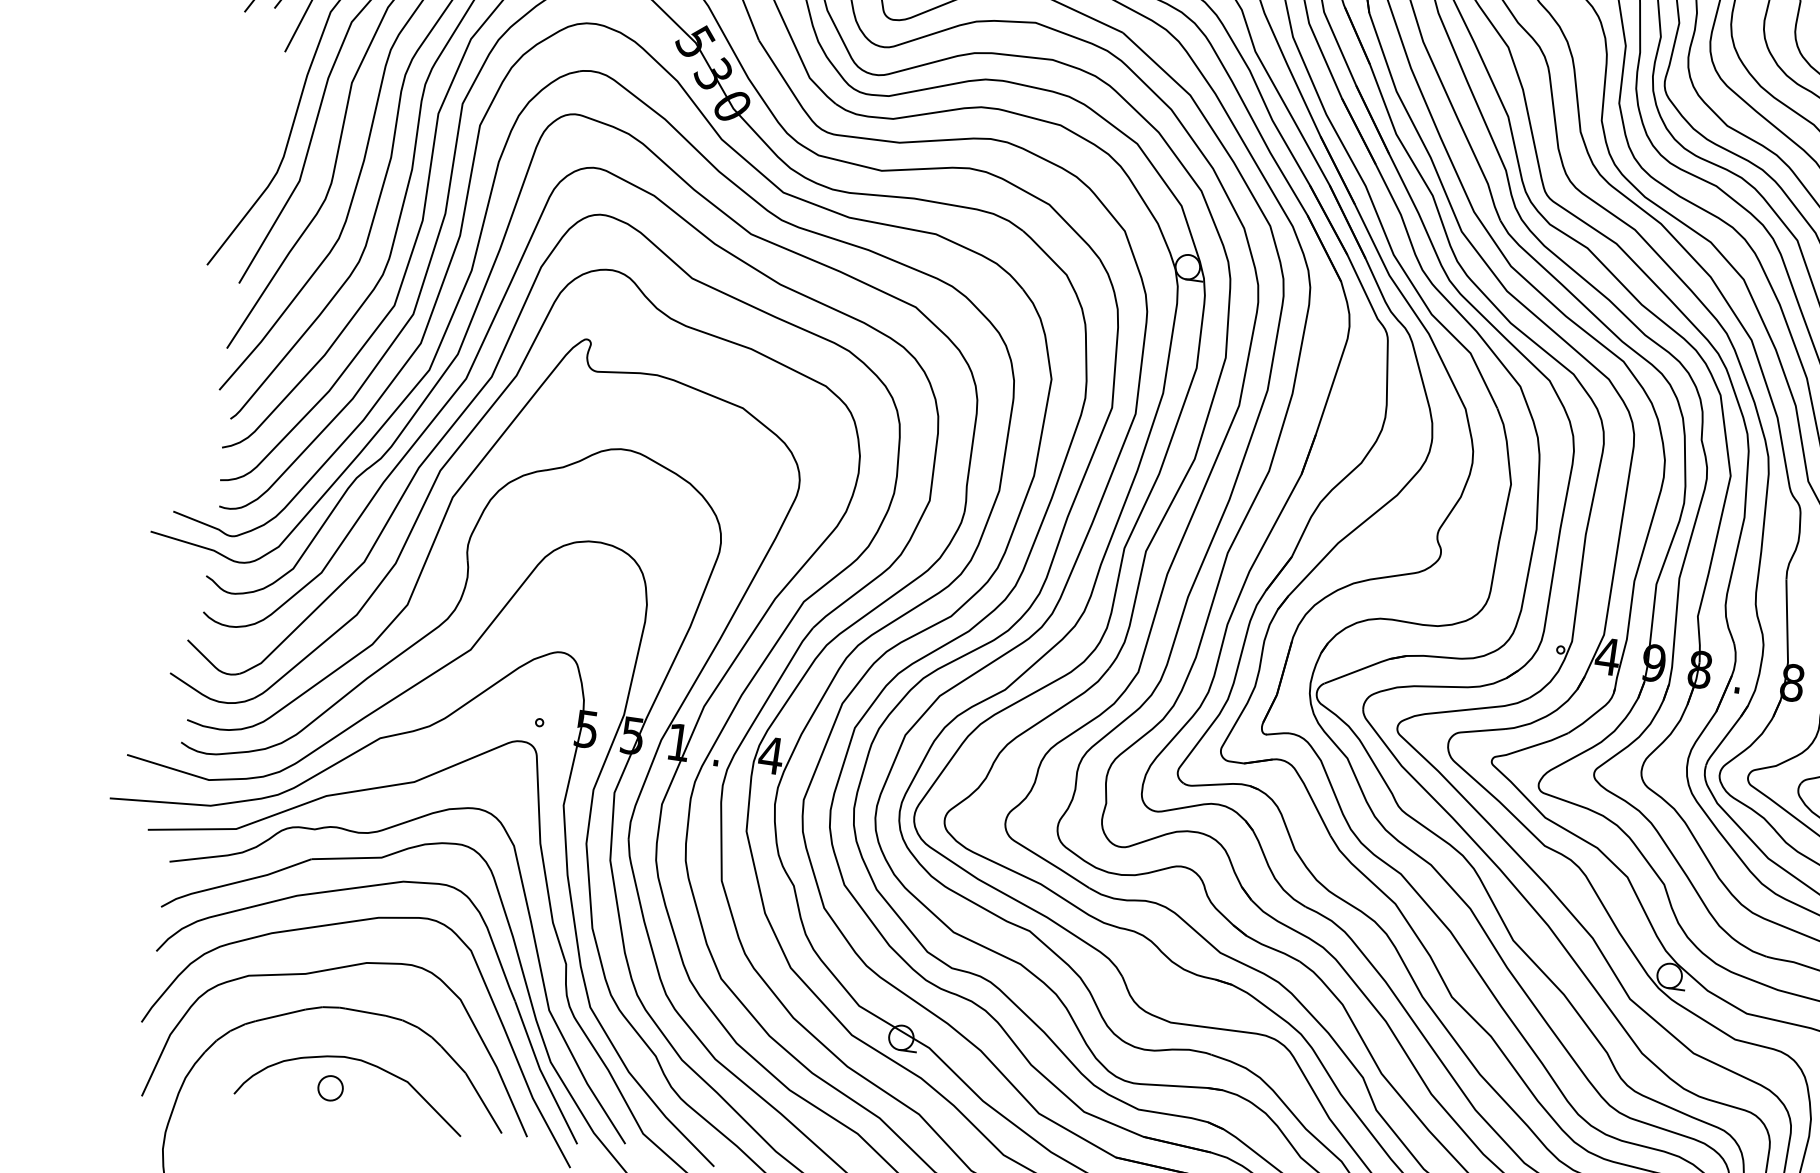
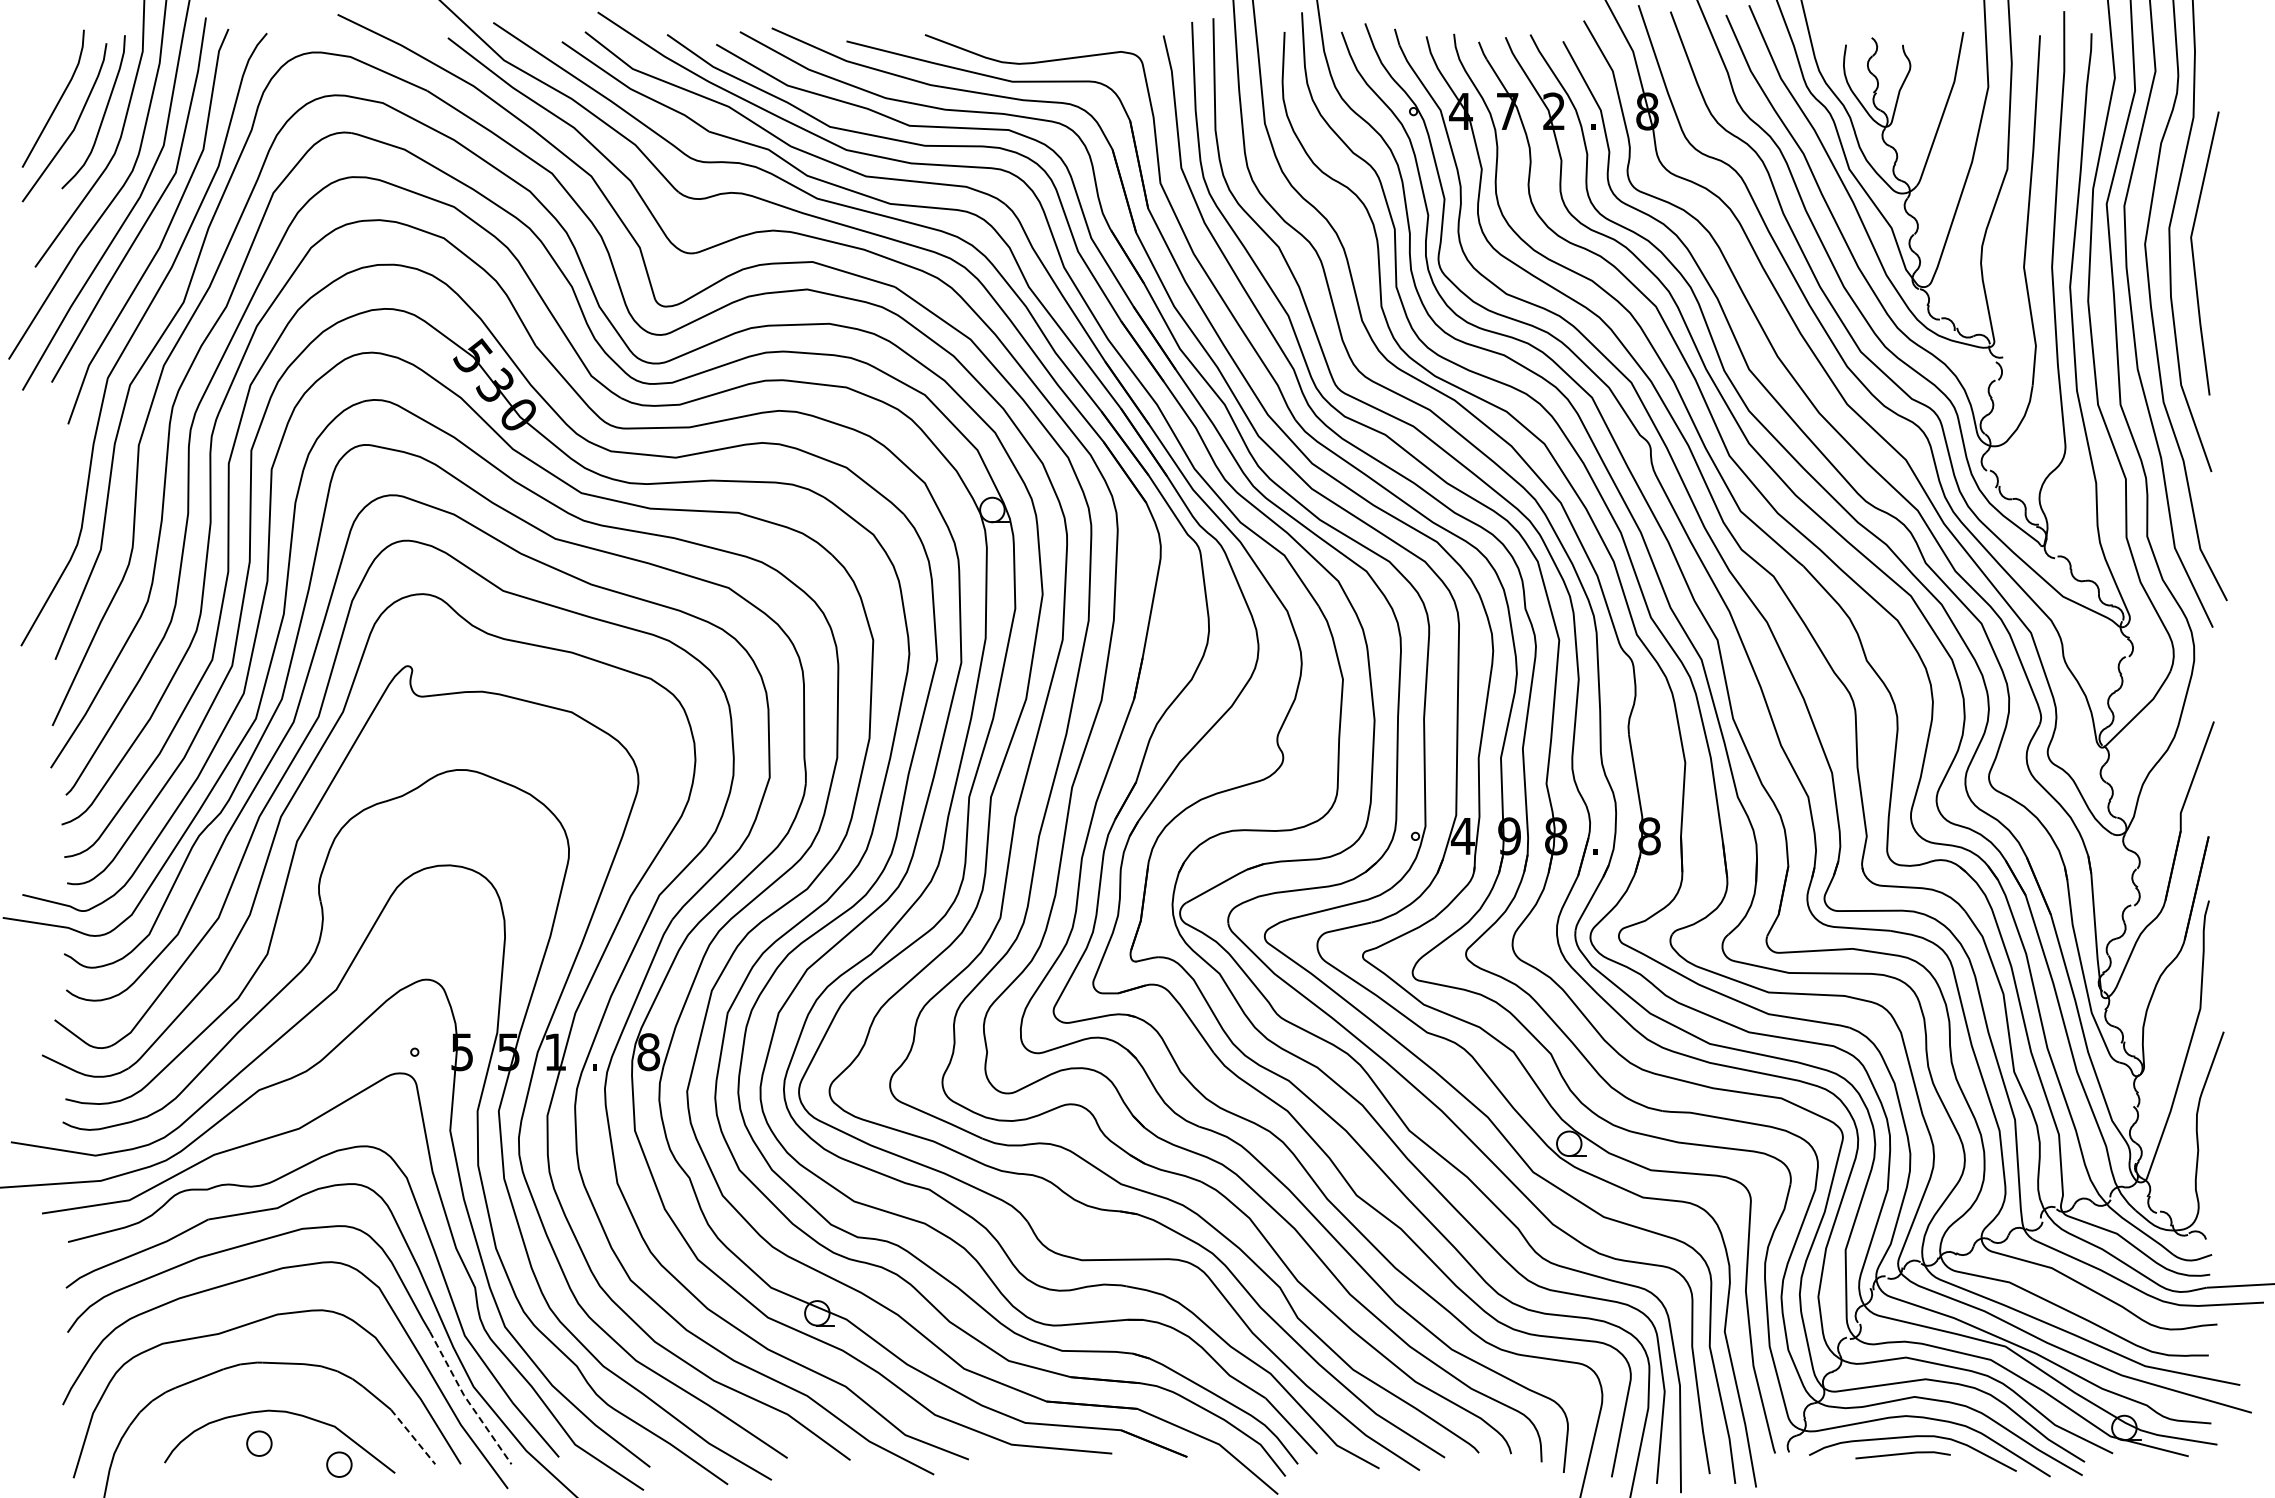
text: (770, 755) -> (648, 1052), 4 -> 8
line: (541, 1073) -> (466, 1399), solid -> dashed
line: (484, 1103) -> (413, 1437), solid -> dashed
circle: (406, 1120) -> (339, 1464), added

